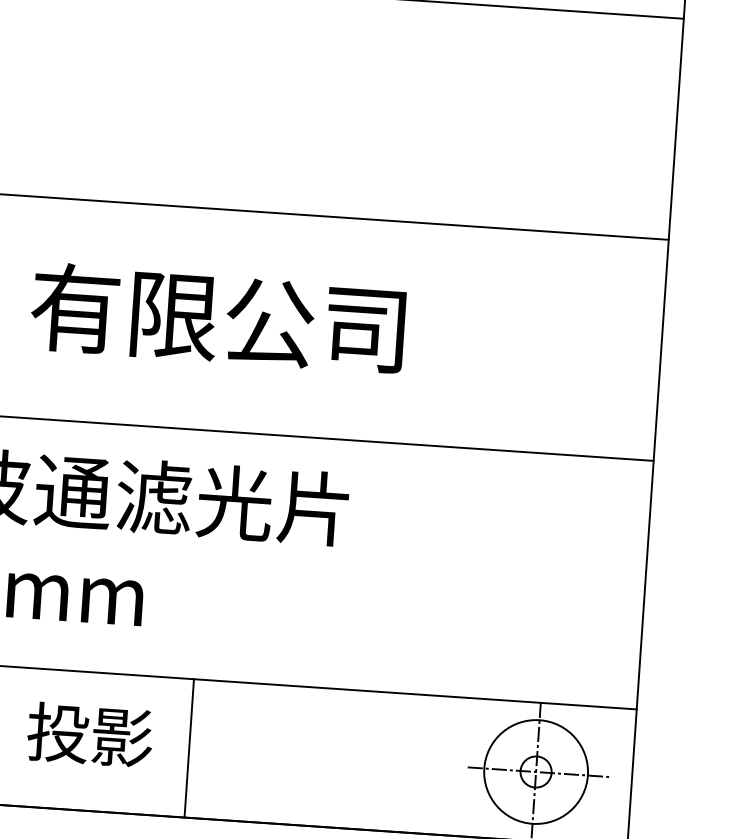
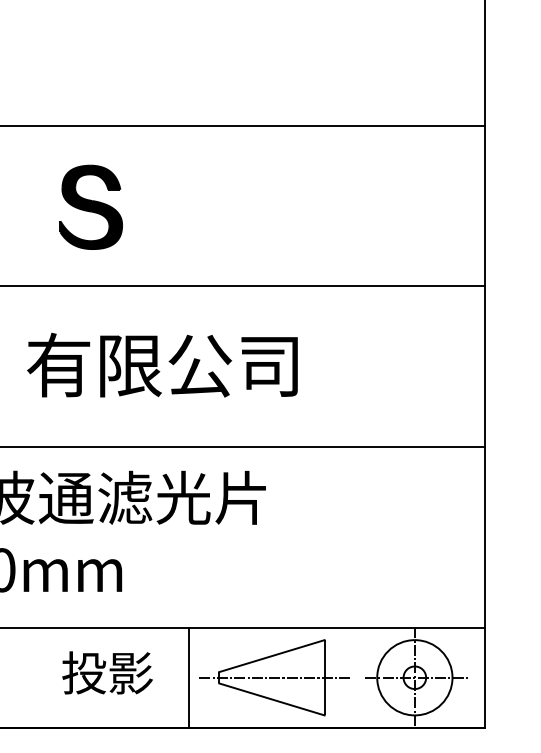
part: (133, 92) -> (90, 206), added
text: (90, 734) -> (107, 672), moved
line: (188, 747) -> (188, 677), moved
part: (342, 758) -> (274, 677), added

